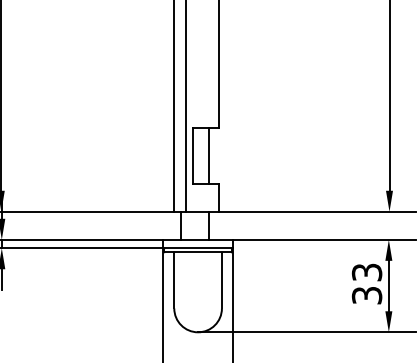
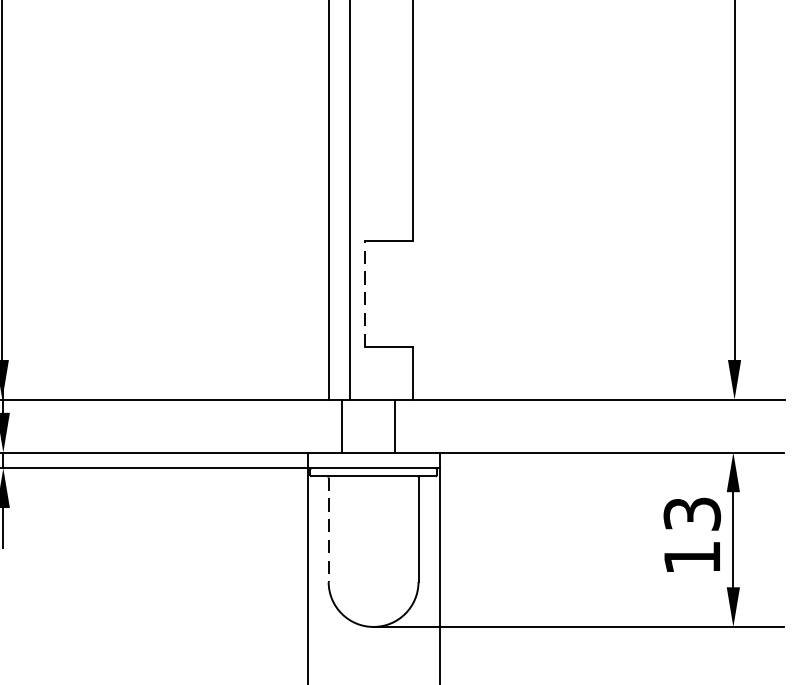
line: (193, 155) -> (364, 293), solid -> dashed
line: (209, 155) -> (395, 293), removed
line: (174, 280) -> (329, 529), solid -> dashed
text: (366, 295) -> (691, 557), 33 -> 13

